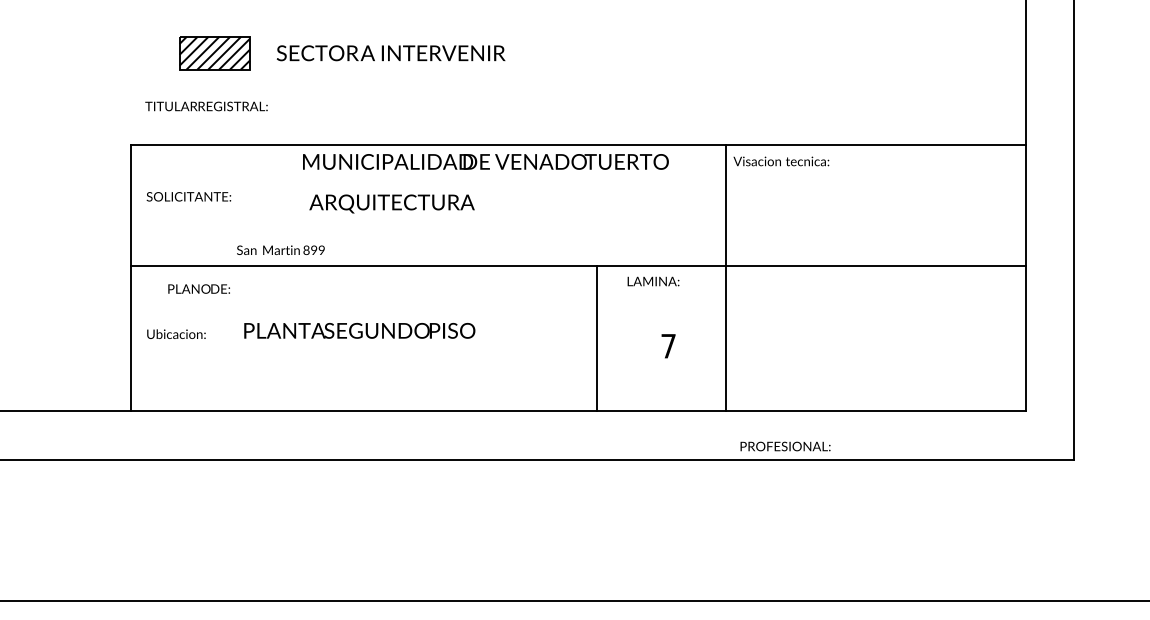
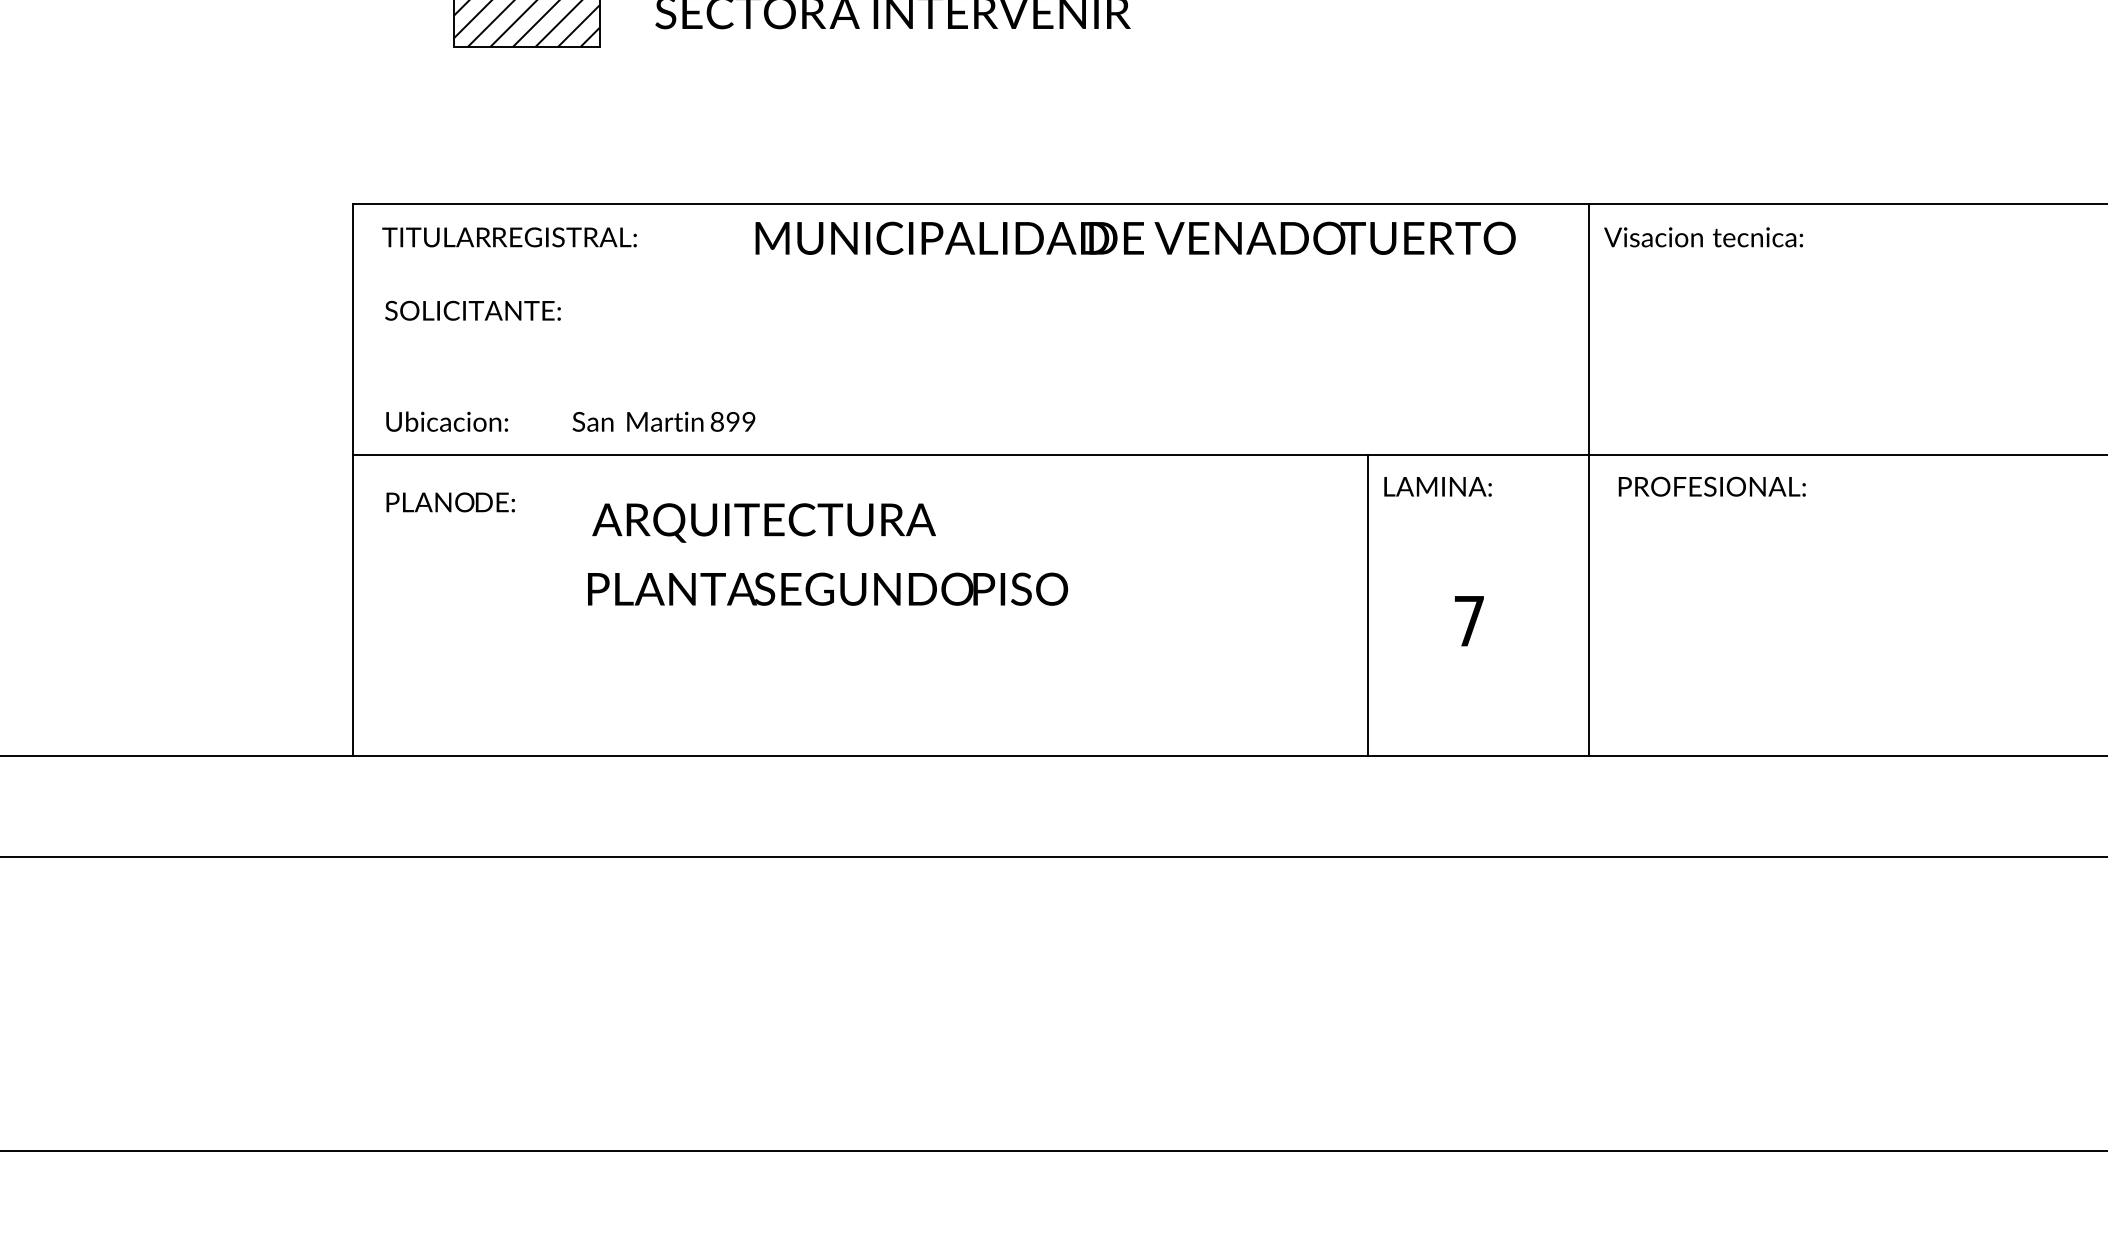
text: (206, 106) -> (509, 237), moved
text: (485, 161) -> (1134, 237), moved
text: (391, 203) -> (762, 522), moved
text: (198, 288) -> (449, 501), moved
text: (176, 333) -> (447, 420), moved
line: (596, 338) -> (1367, 605), moved
text: (785, 446) -> (1712, 486), moved

